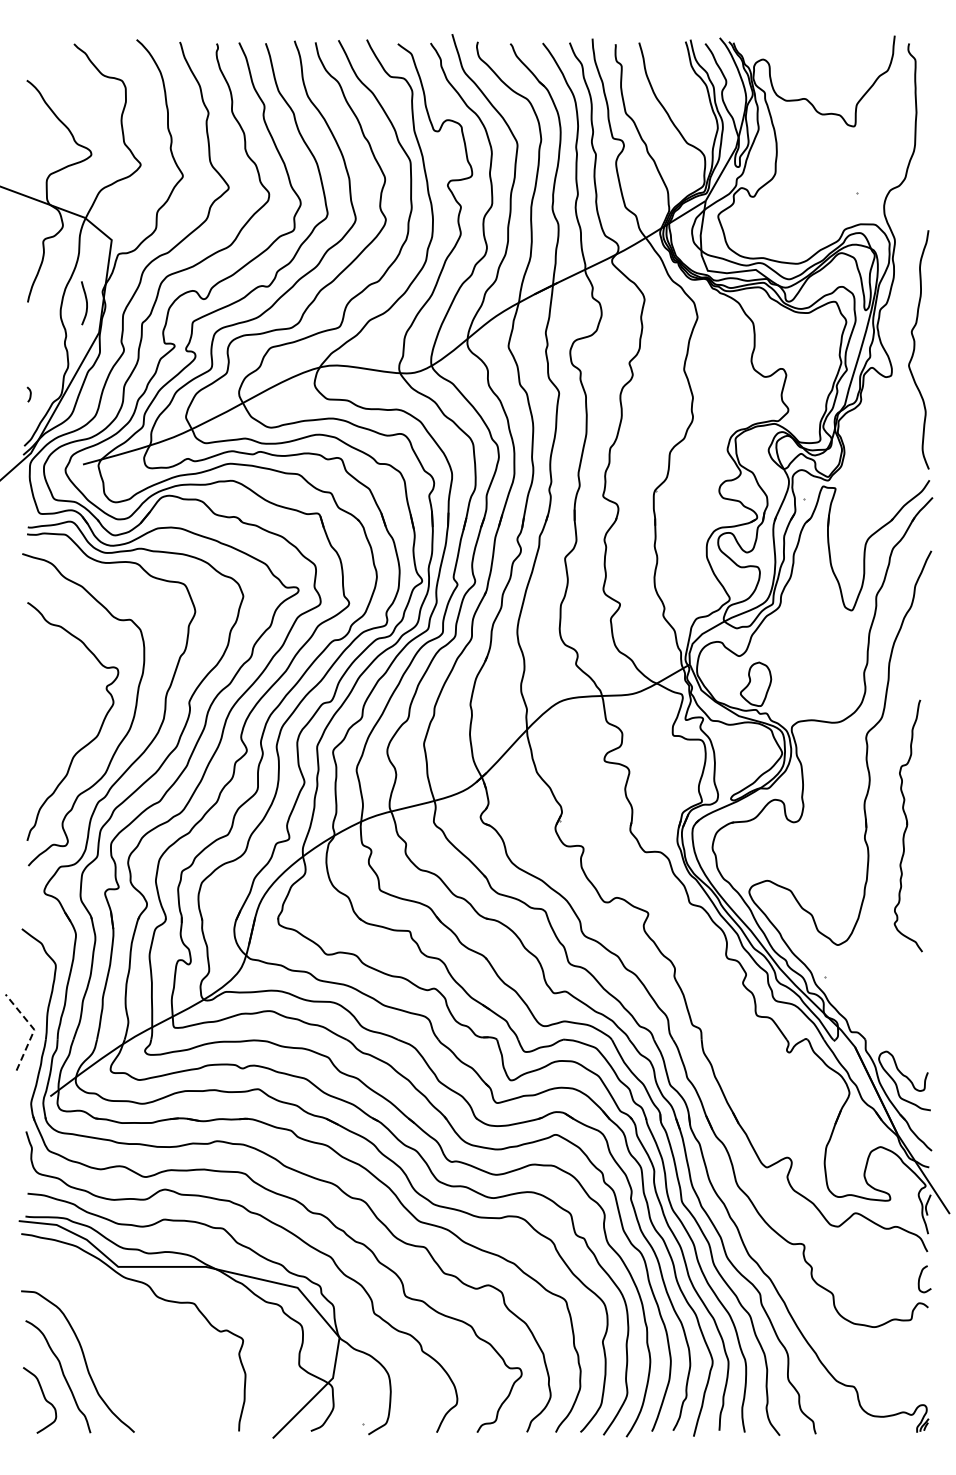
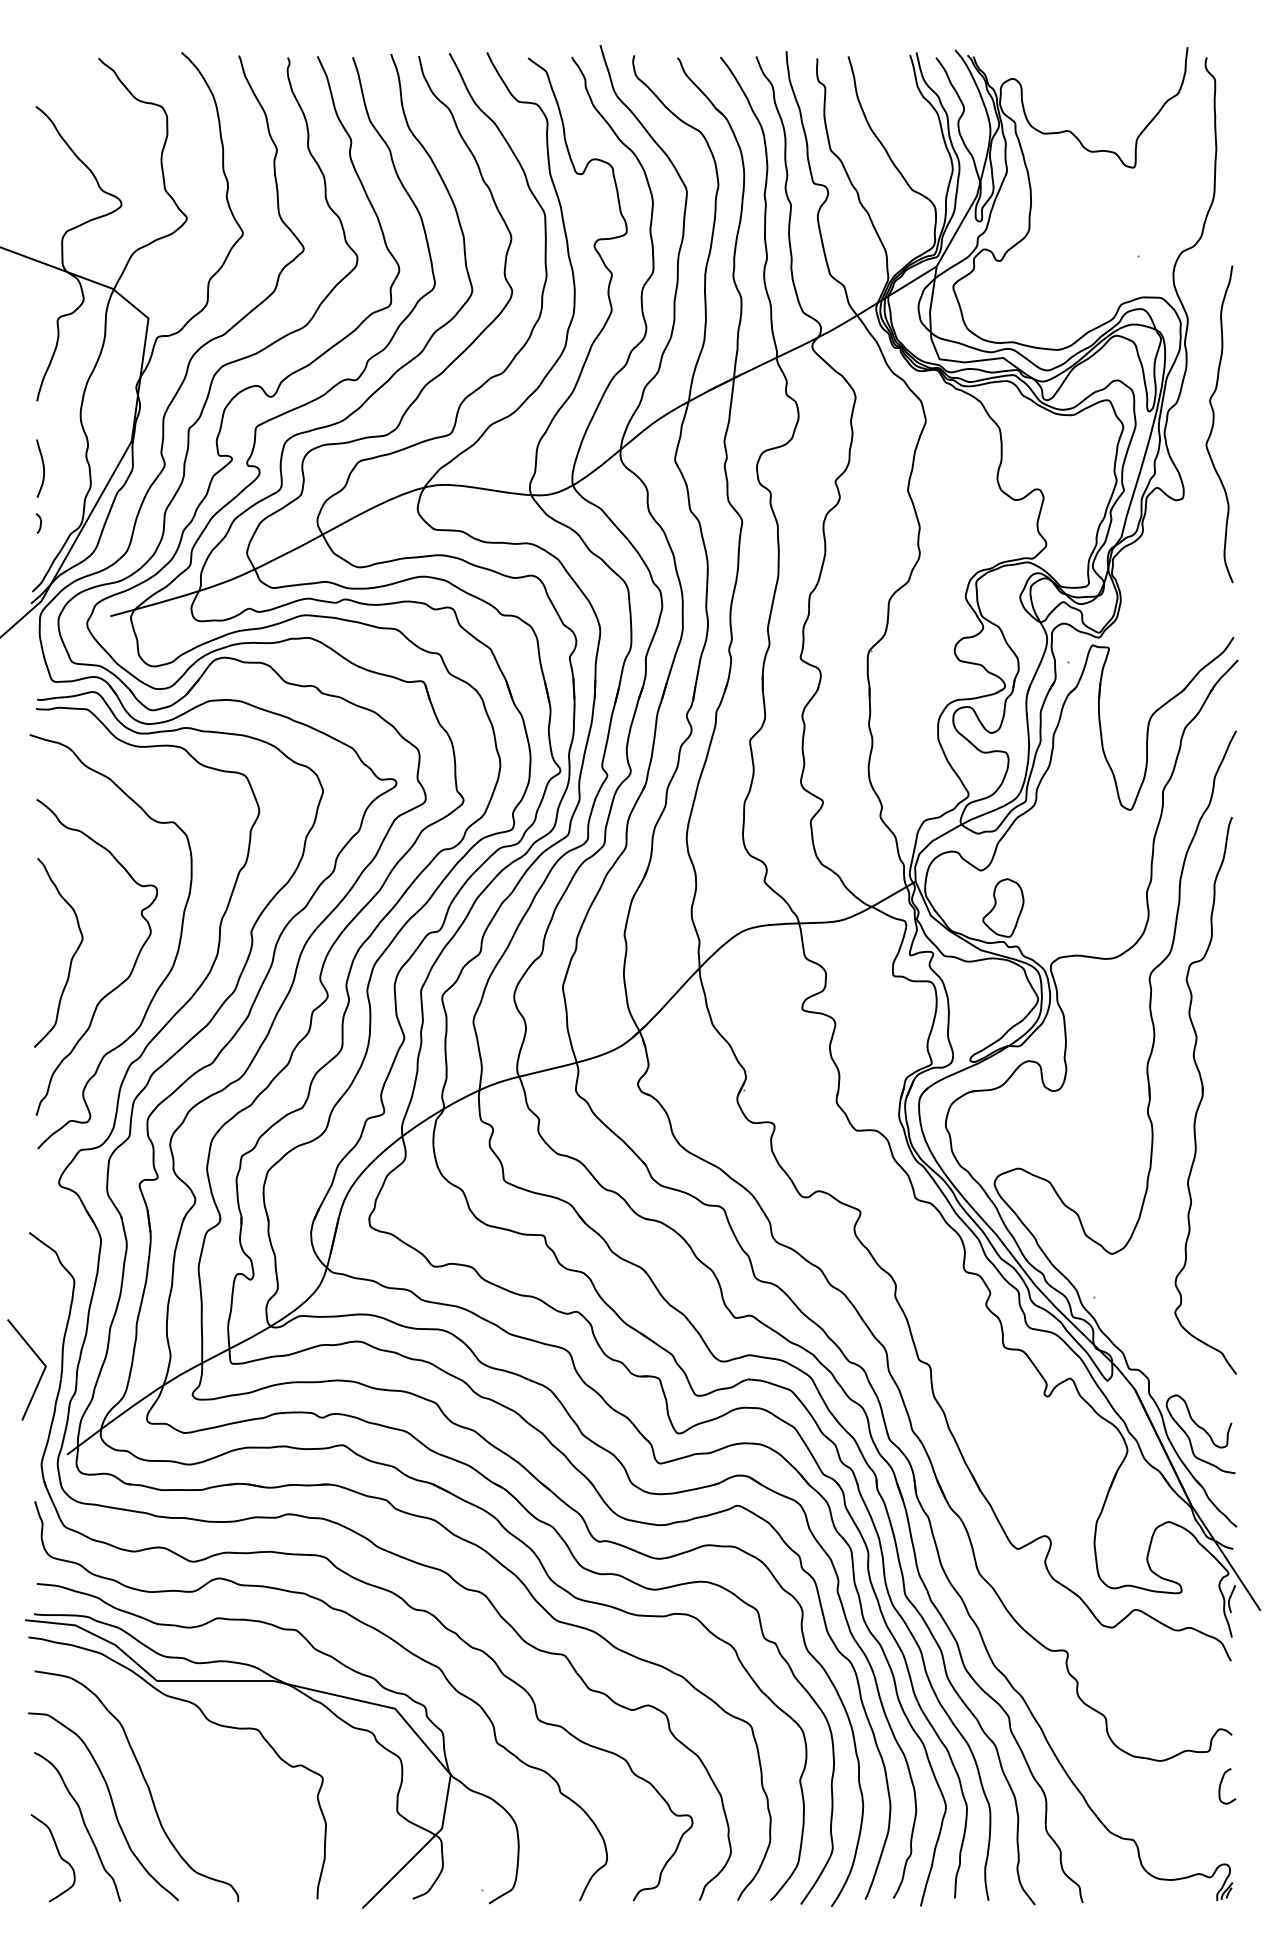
curve: (86, 303) -> (43, 468), moved
curve: (915, 348) -> (1215, 422), moved
curve: (53, 721) -> (71, 957), added
part: (908, 825) -> (1205, 1095), size x1.67
line: (34, 1029) -> (45, 1365), dashed -> solid
curve: (920, 1279) -> (1221, 1786), moved
curve: (108, 1342) -> (144, 1781), added

